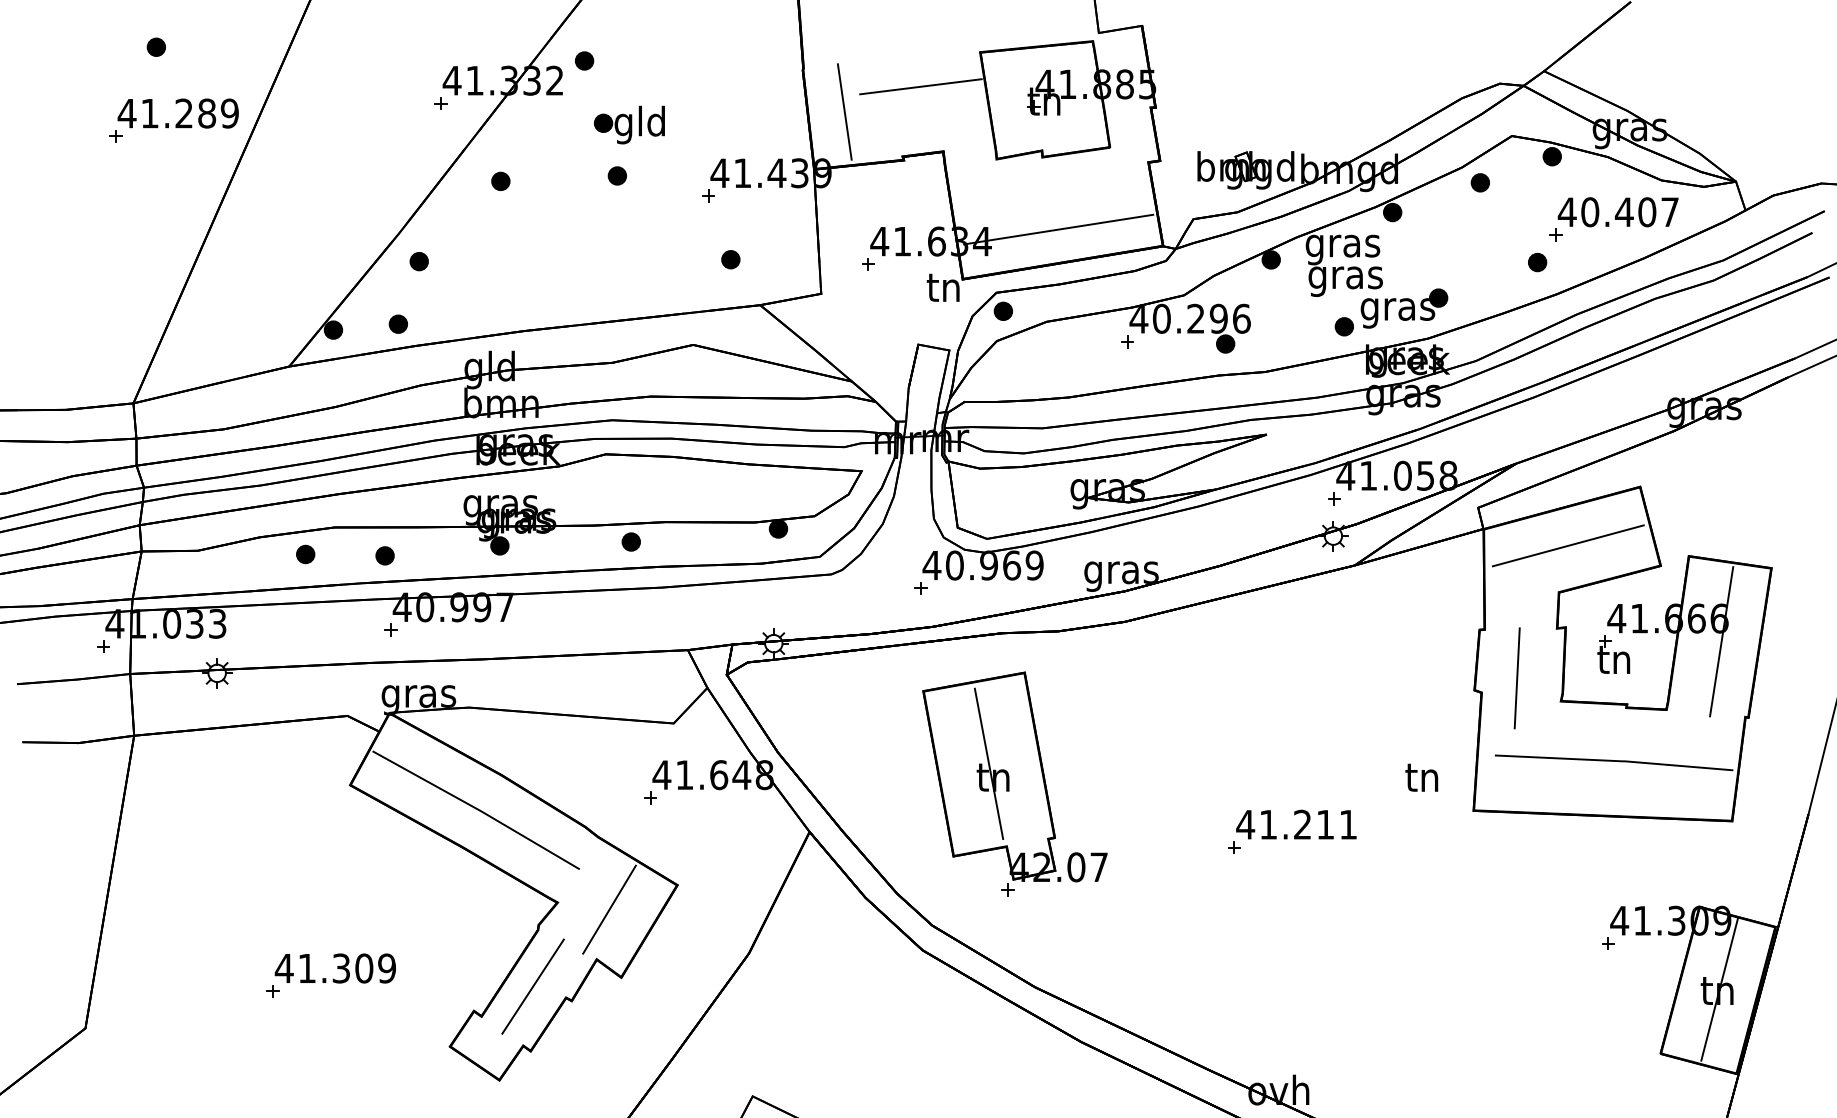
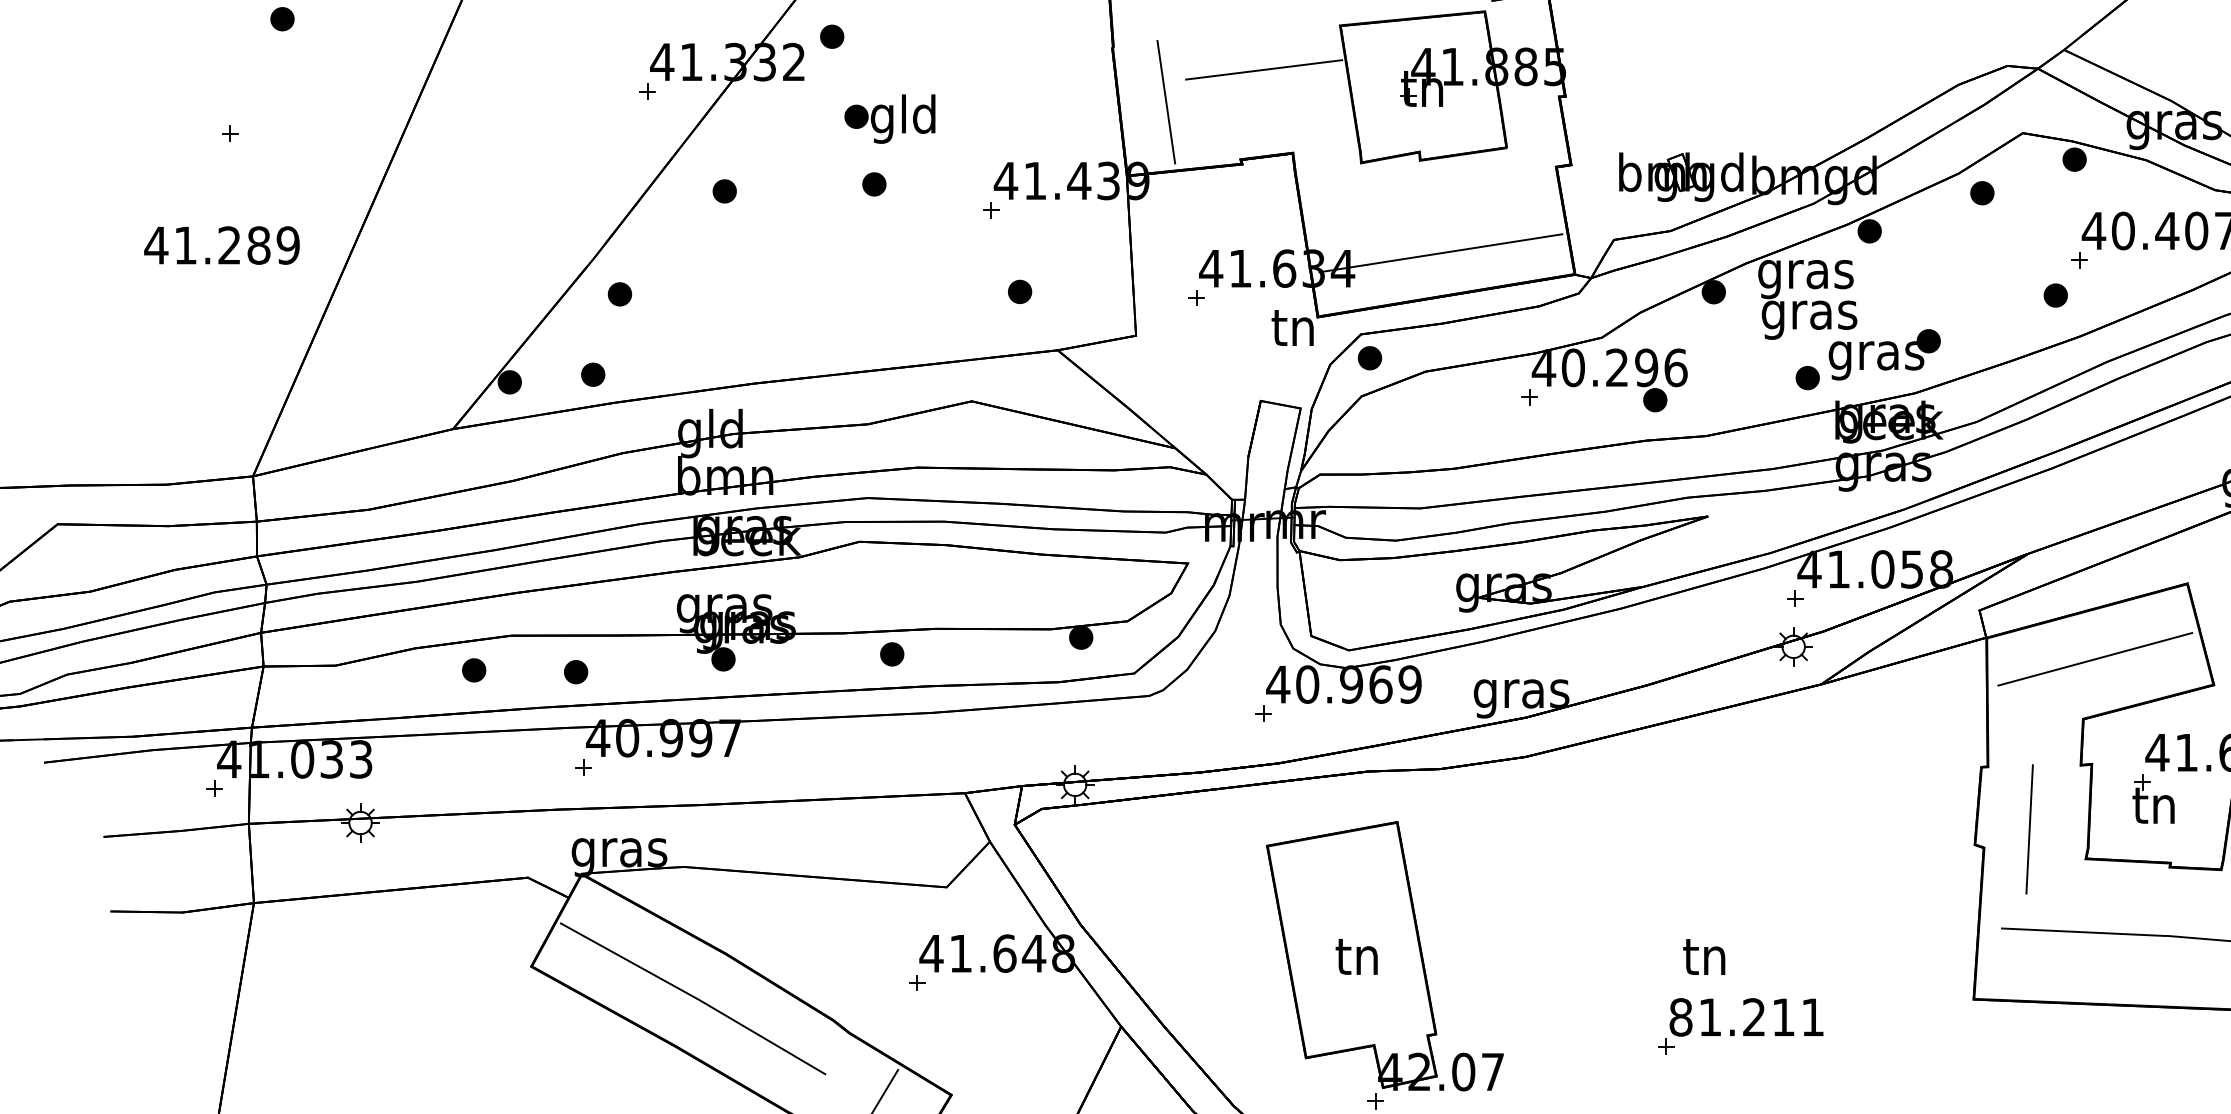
text: (177, 113) -> (220, 245), moved
line: (988, 763) -> (1350, 938), removed
text: (1421, 777) -> (1703, 956), moved
text: (1245, 824) -> (1680, 1017), 41.211 -> 81.211

